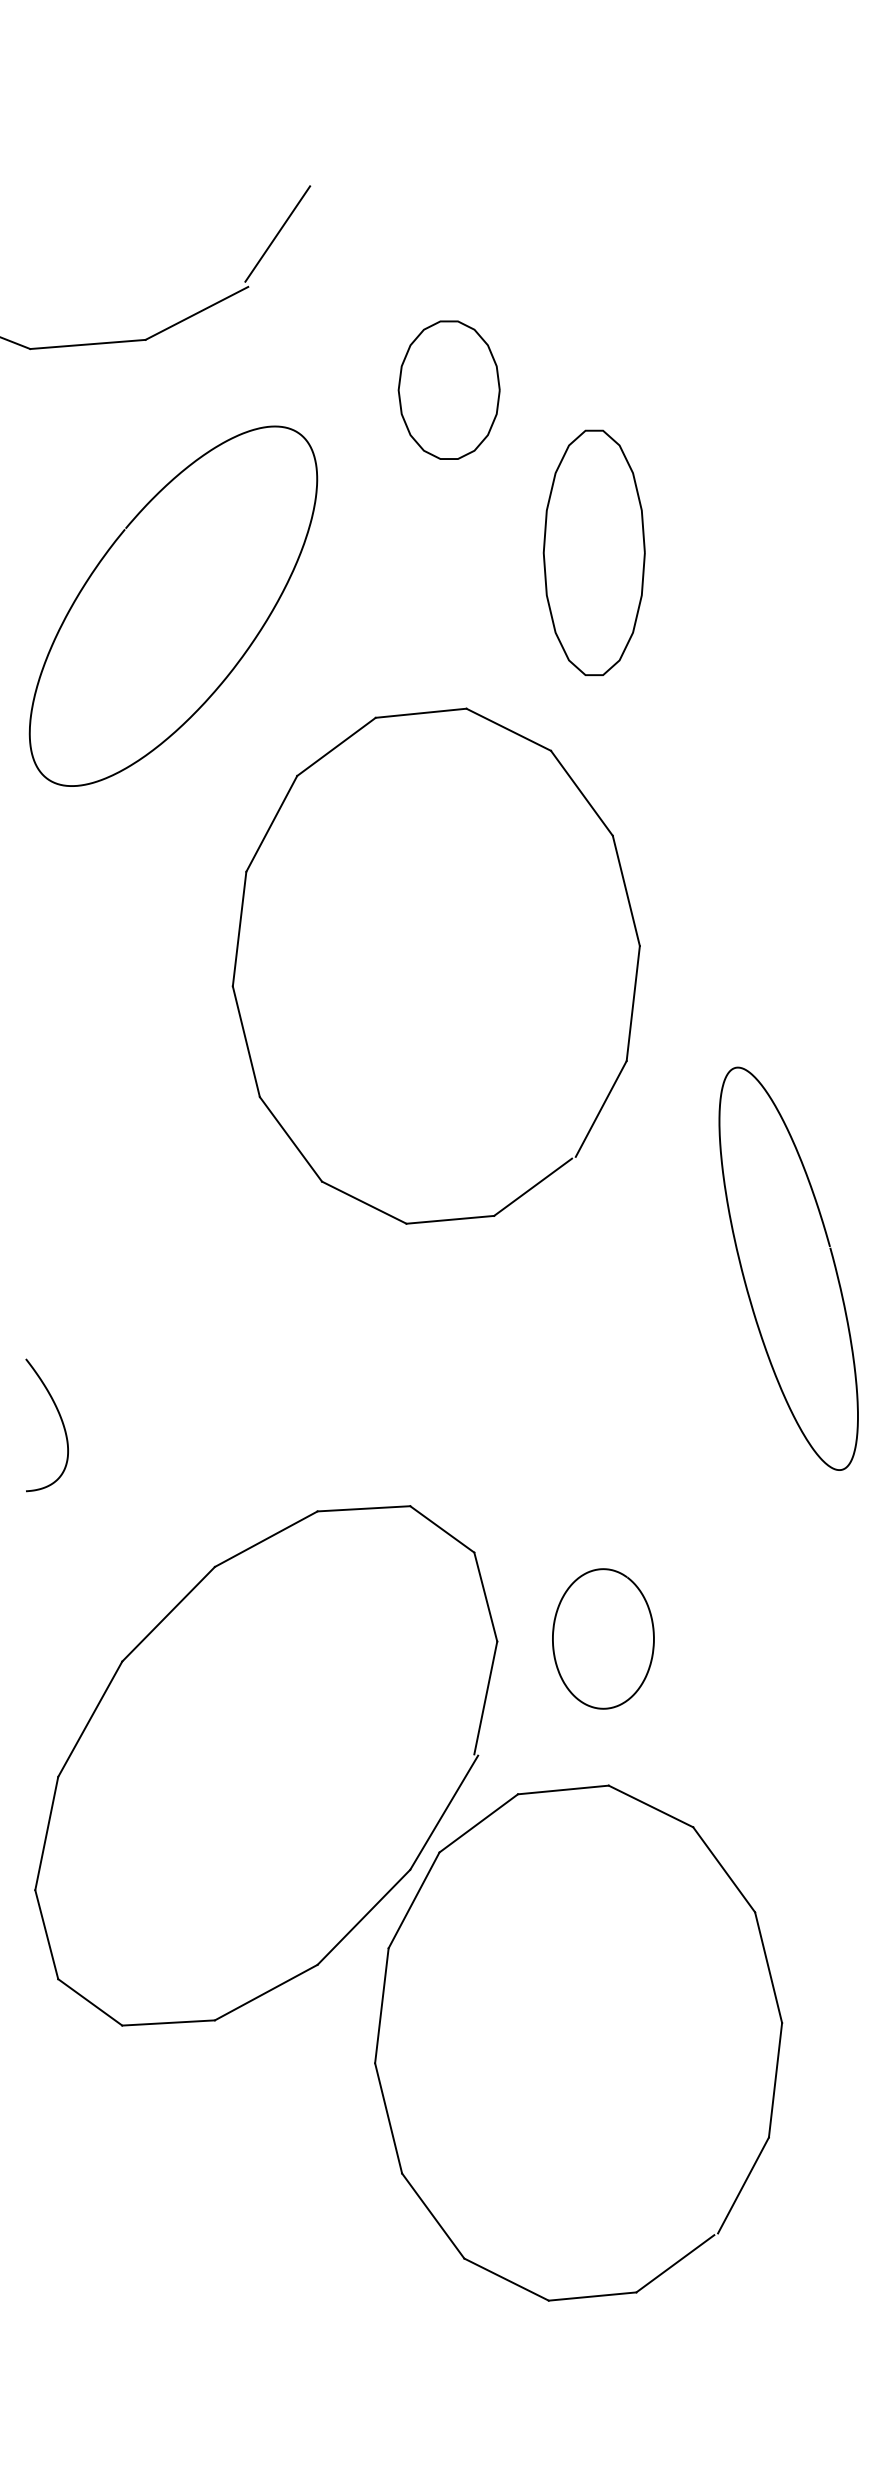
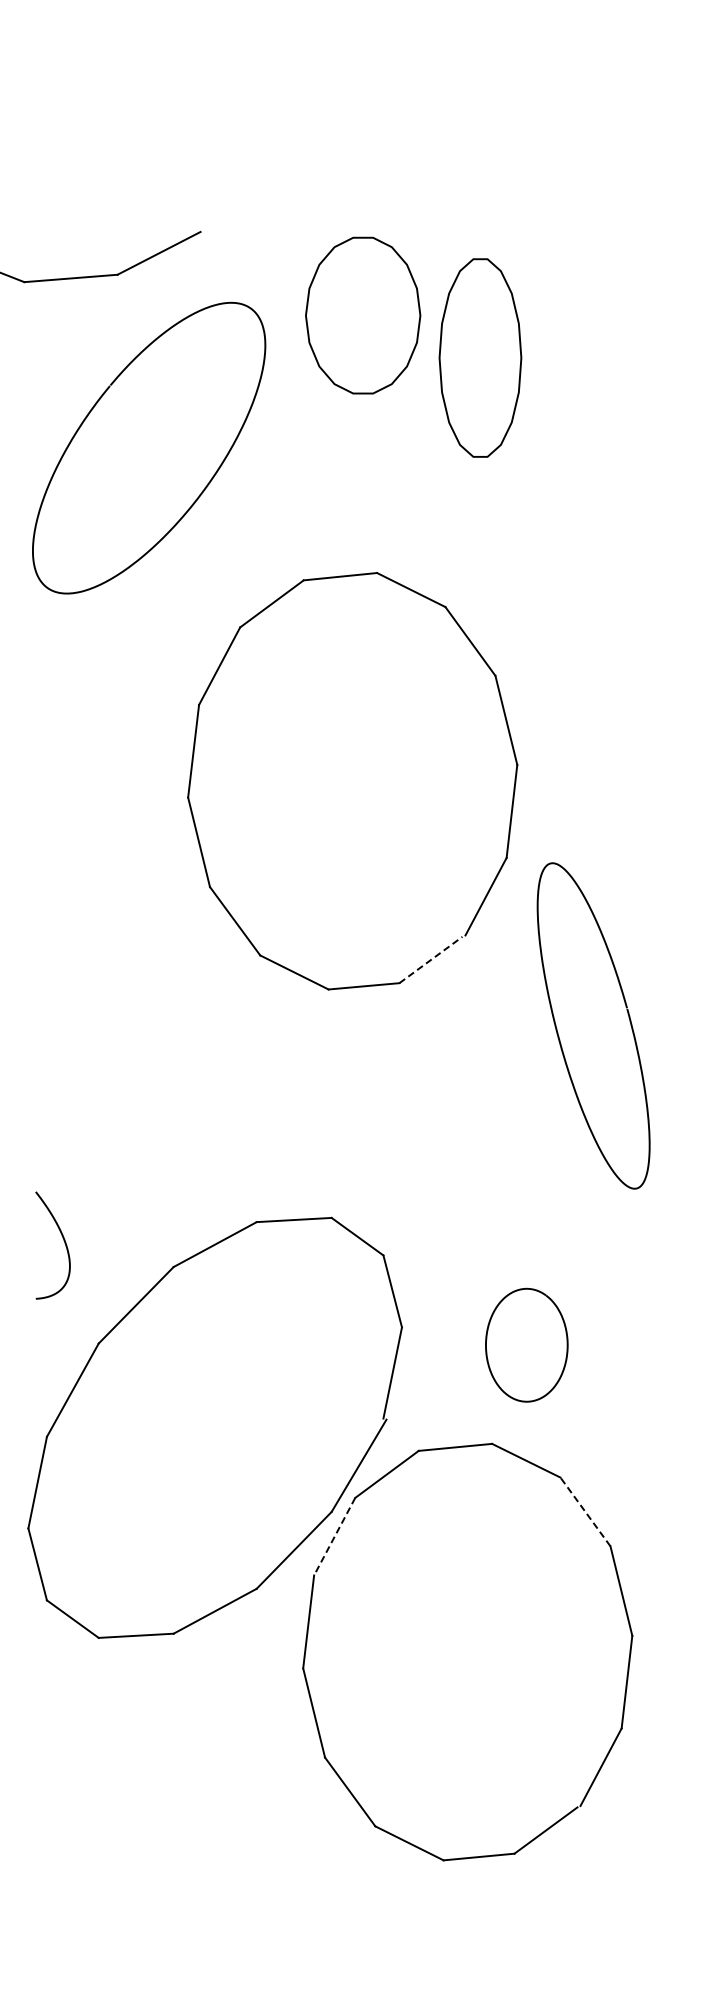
line: (277, 233) -> (224, 188), removed
part: (448, 389) -> (362, 314), size x1.4
part: (594, 552) -> (480, 357), moved
curve: (107, 554) -> (95, 406), moved
line: (533, 1186) -> (431, 959), solid -> dashed
curve: (831, 1259) -> (628, 1018), moved
curve: (60, 1419) -> (63, 1240), moved
curve: (554, 1631) -> (487, 1339), moved
line: (724, 1869) -> (585, 1511), solid -> dashed
line: (413, 1900) -> (334, 1536), solid -> dashed

